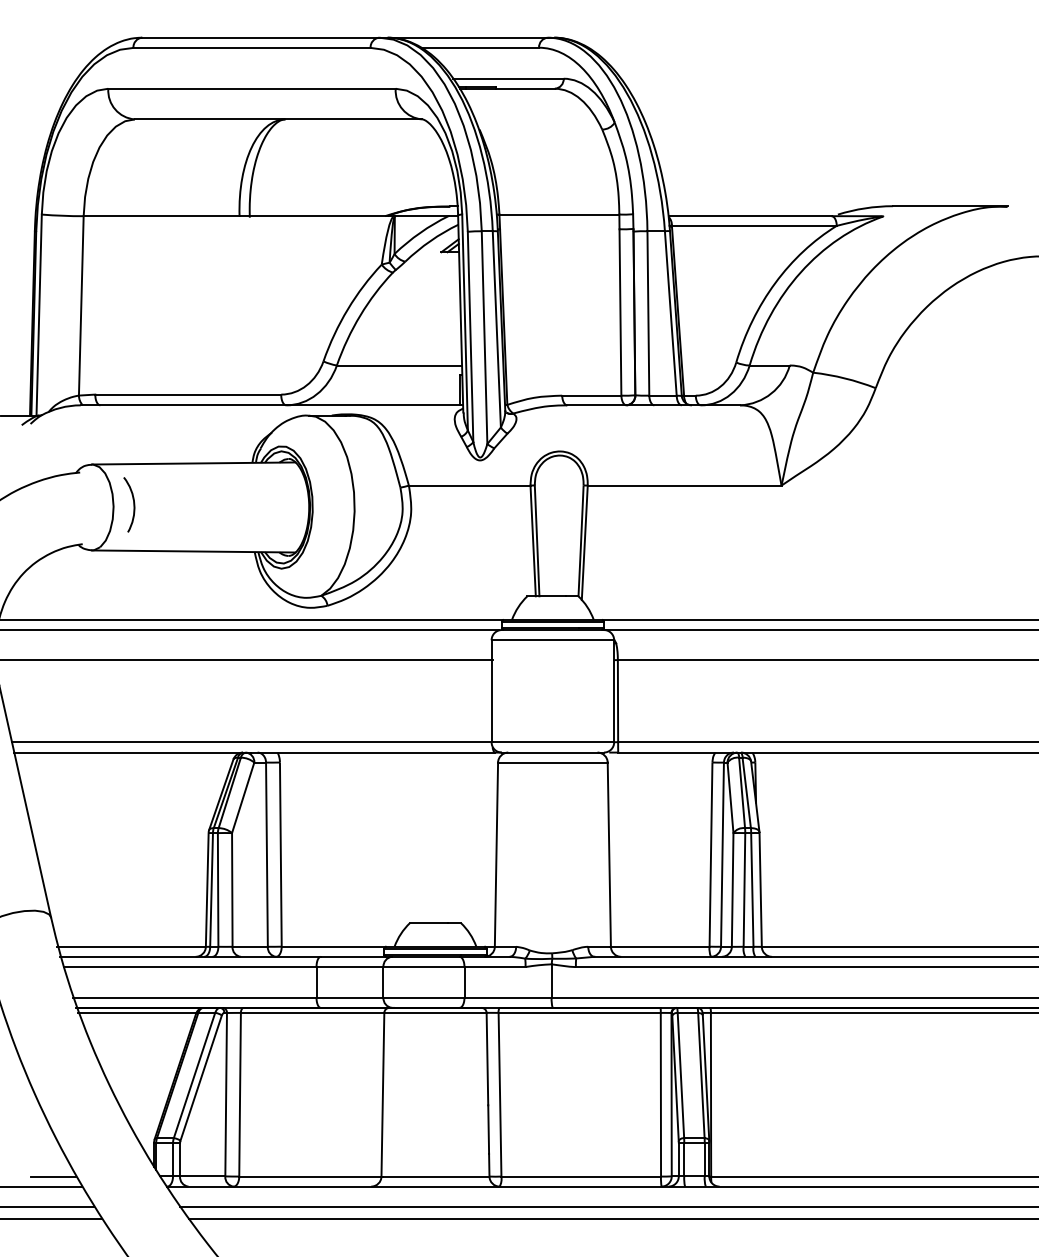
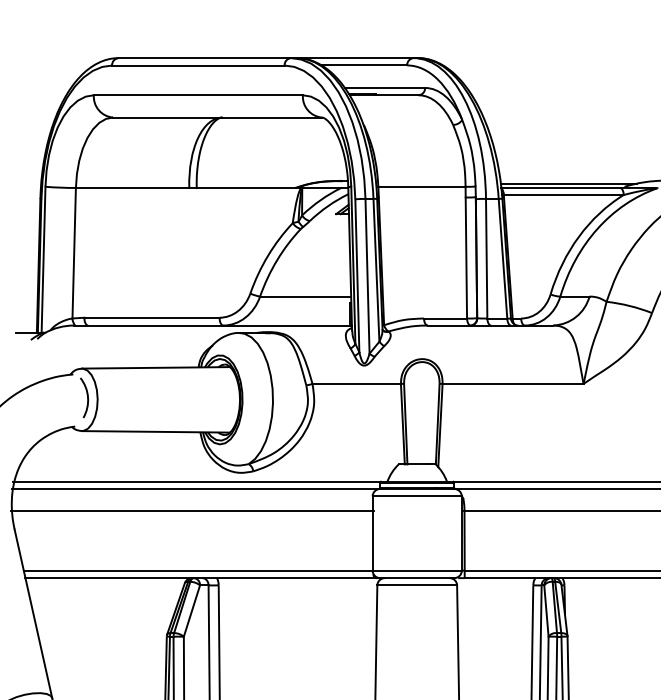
line: (760, 210) -> (568, 183), added
arc: (133, 504) -> (87, 397), moved

